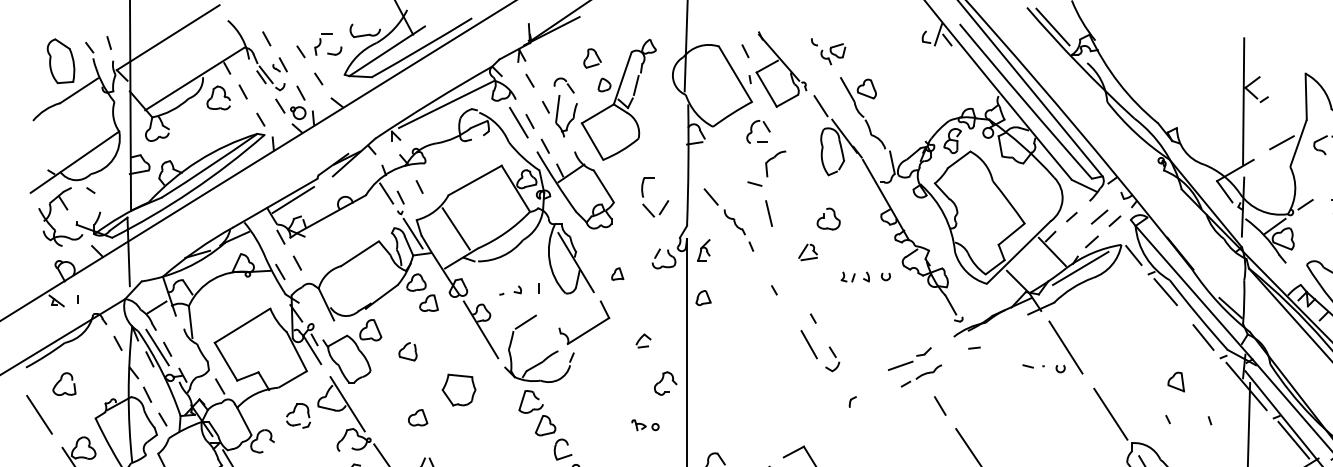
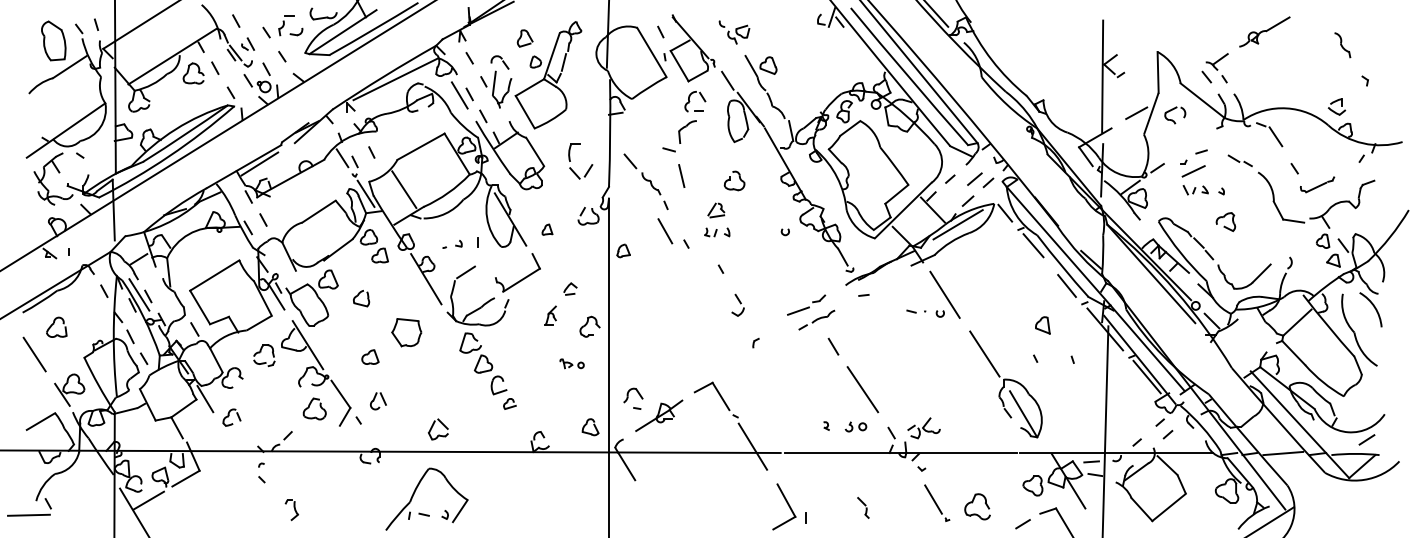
part: (758, 131) -> (695, 101), moved
part: (703, 250) -> (550, 315), moved
part: (855, 277) -> (717, 232), moved
line: (809, 344) -> (665, 231), moved

